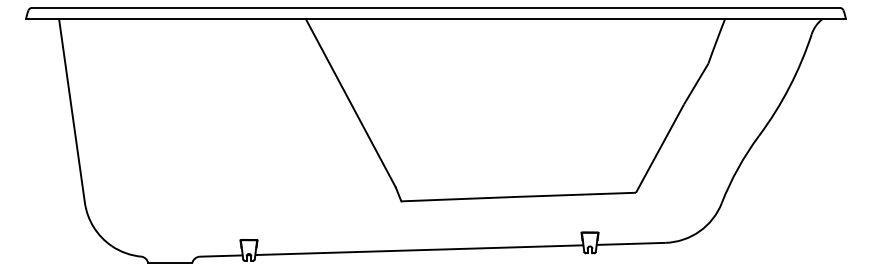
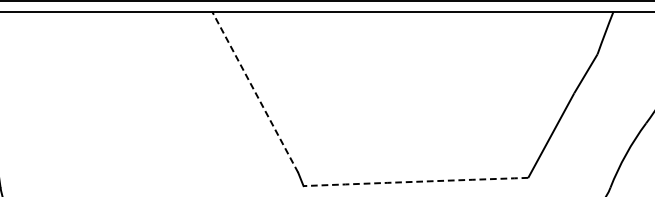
line: (350, 102) -> (254, 91), solid -> dashed
arc: (518, 196) -> (415, 181), solid -> dashed

